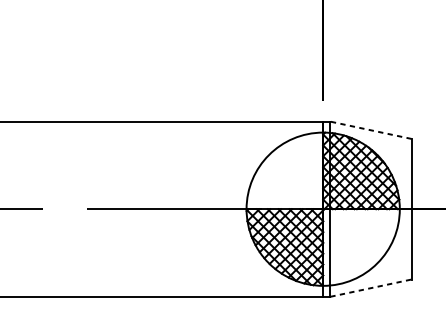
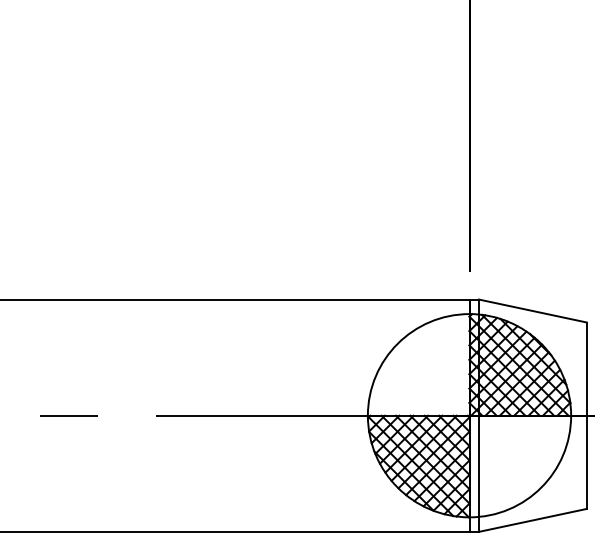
line: (370, 129) -> (532, 310), dashed -> solid
line: (371, 288) -> (533, 520), dashed -> solid

